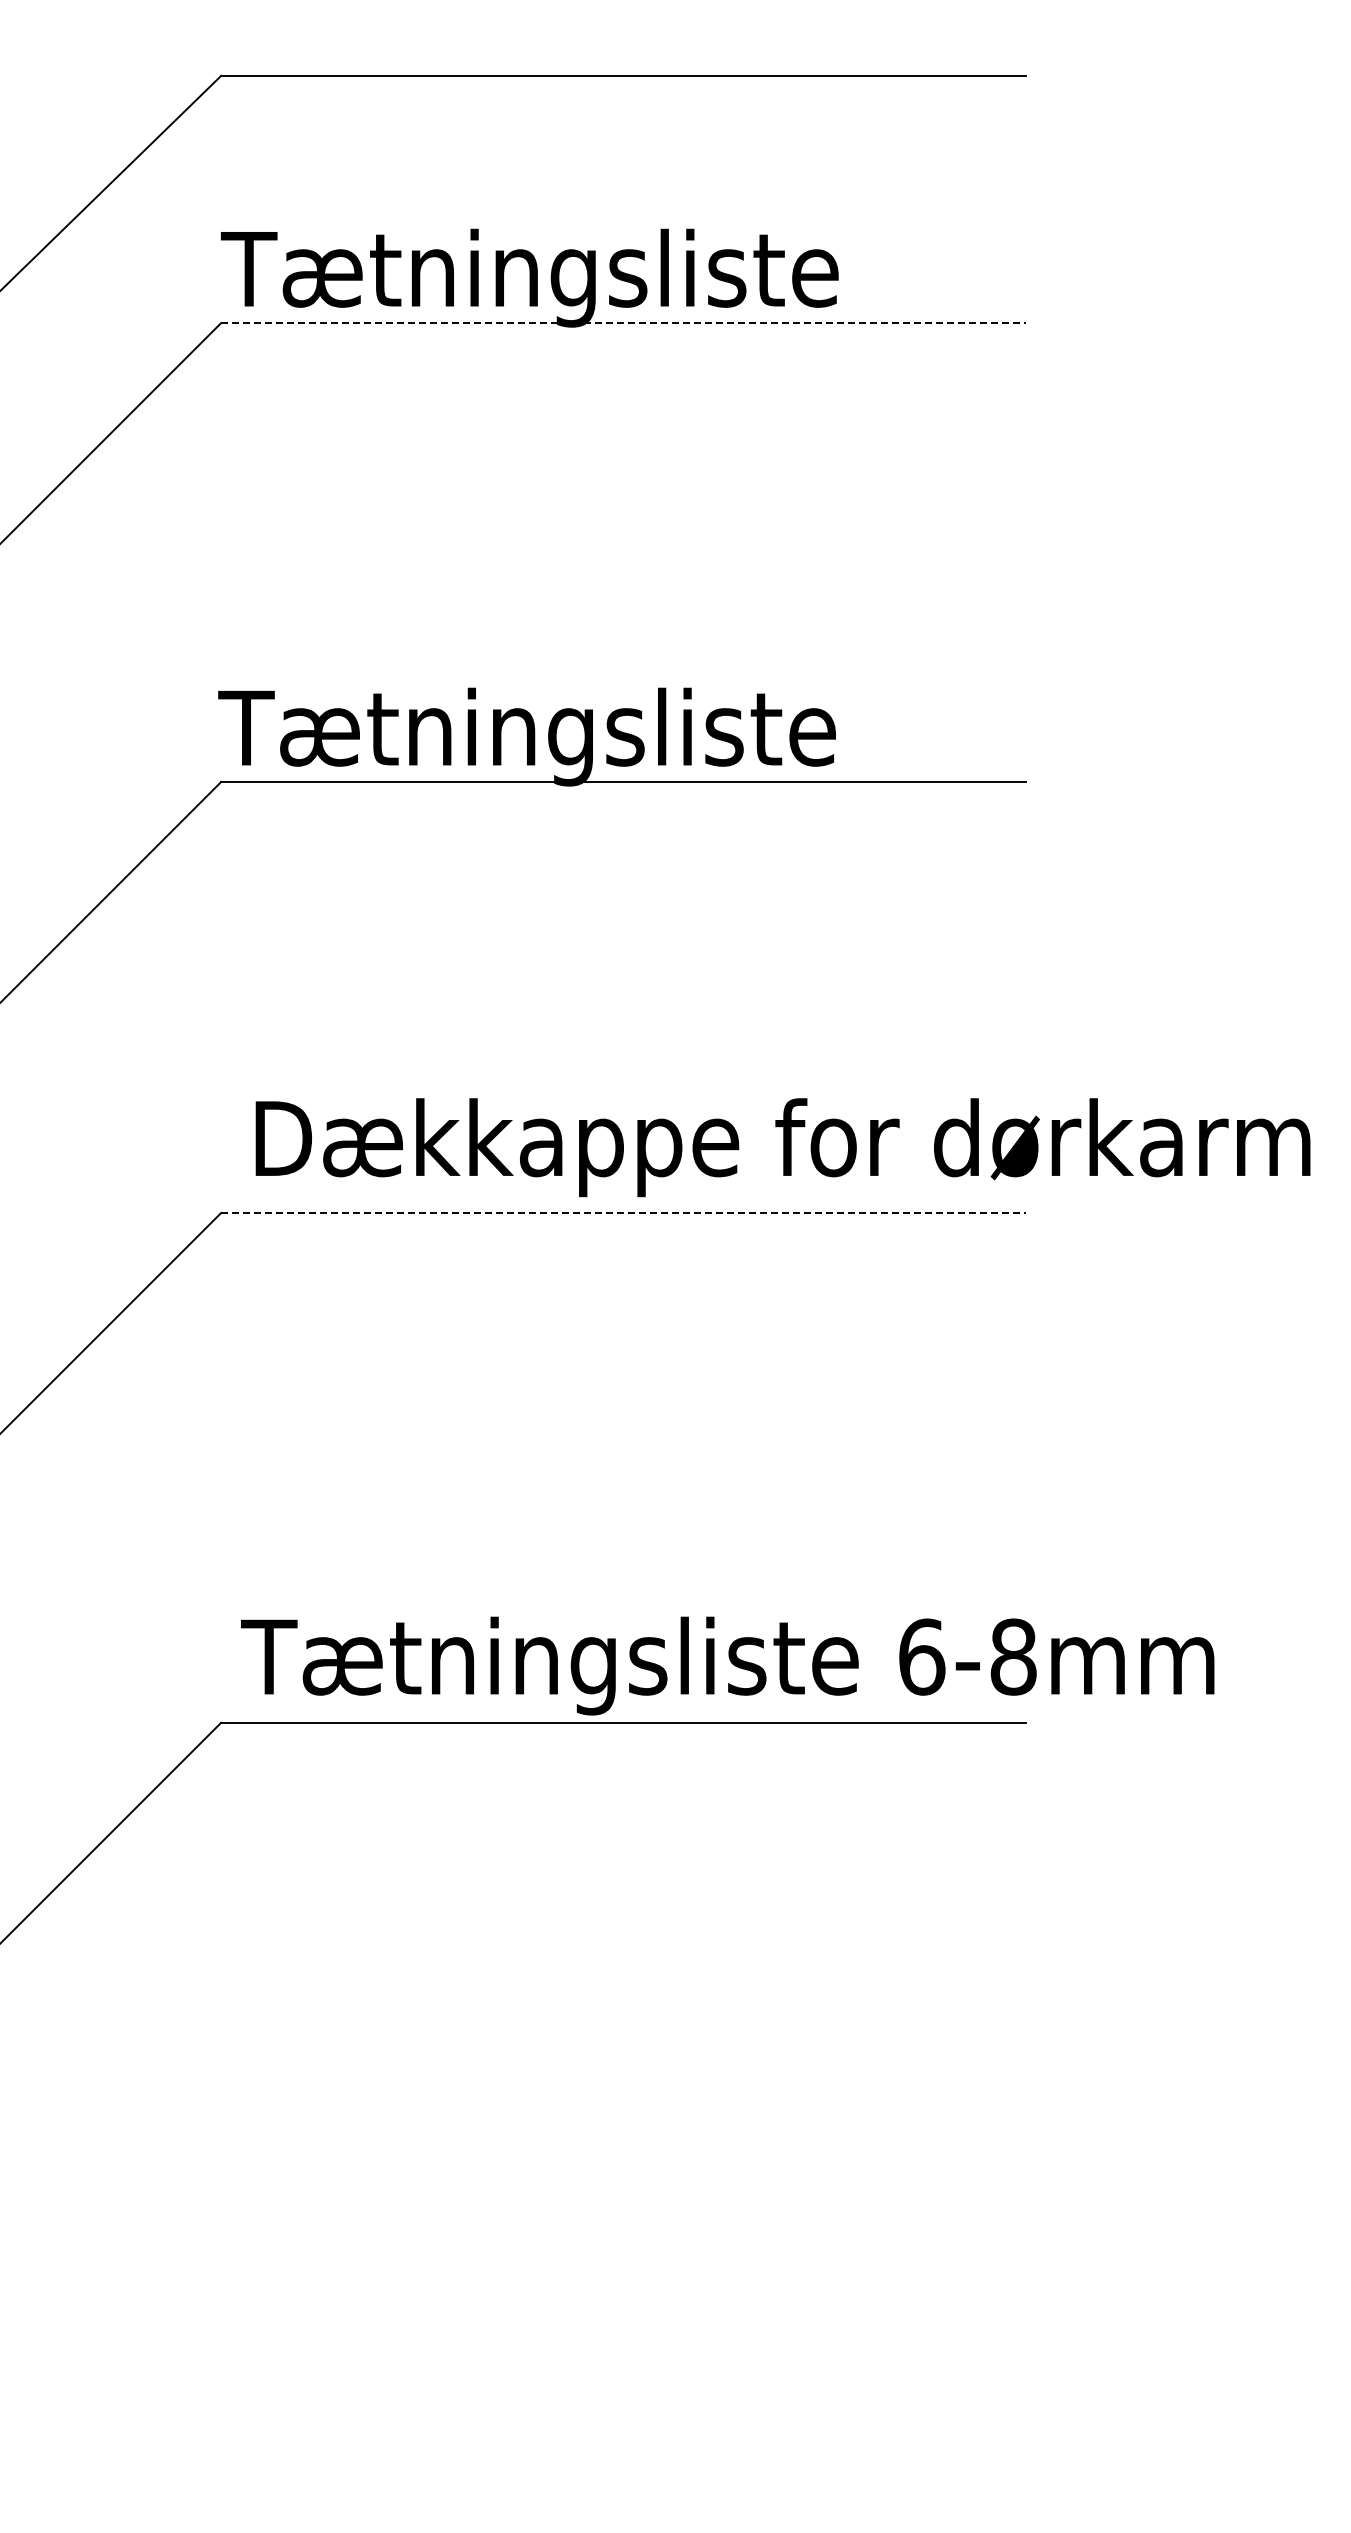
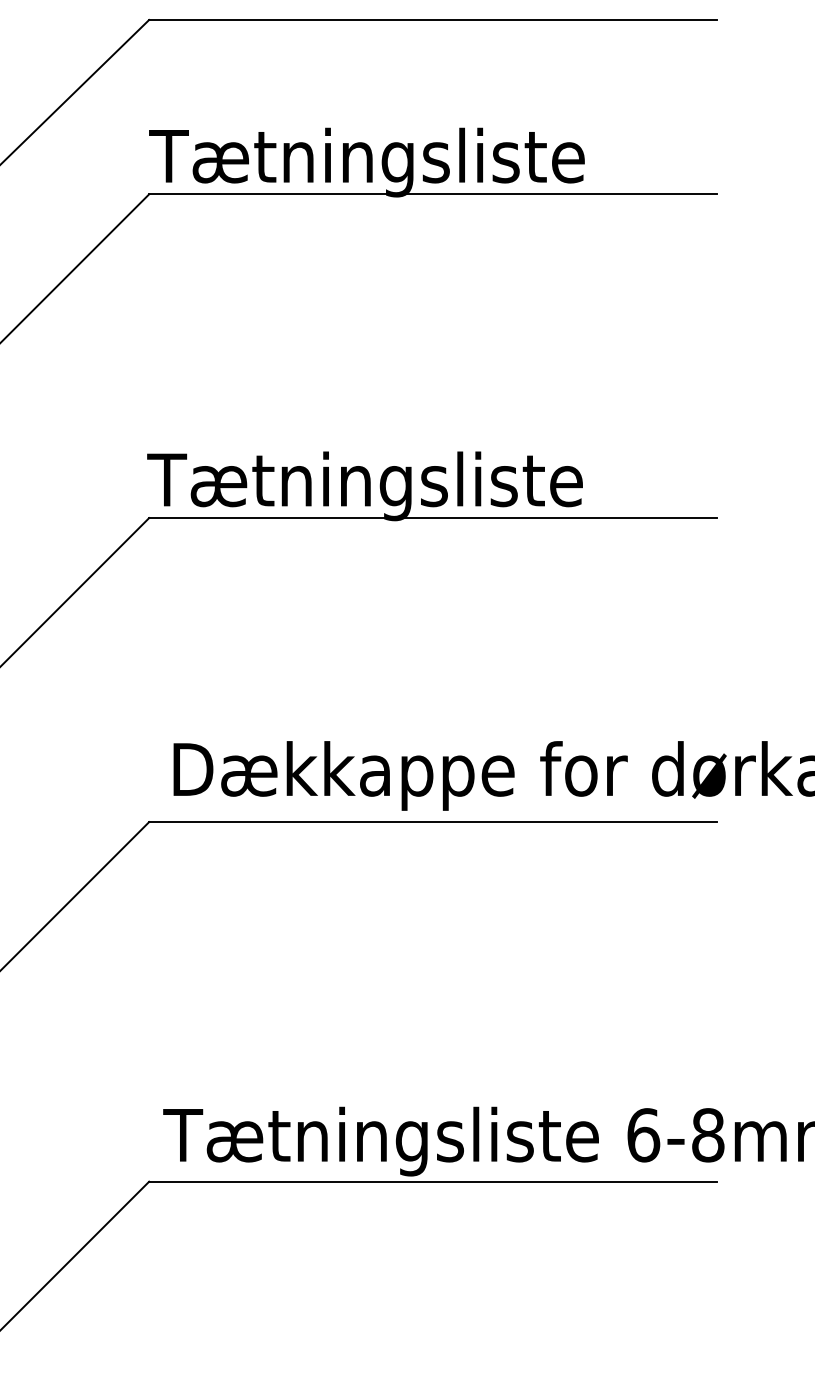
line: (623, 323) -> (433, 194), dashed -> solid
line: (623, 1213) -> (433, 822), dashed -> solid

